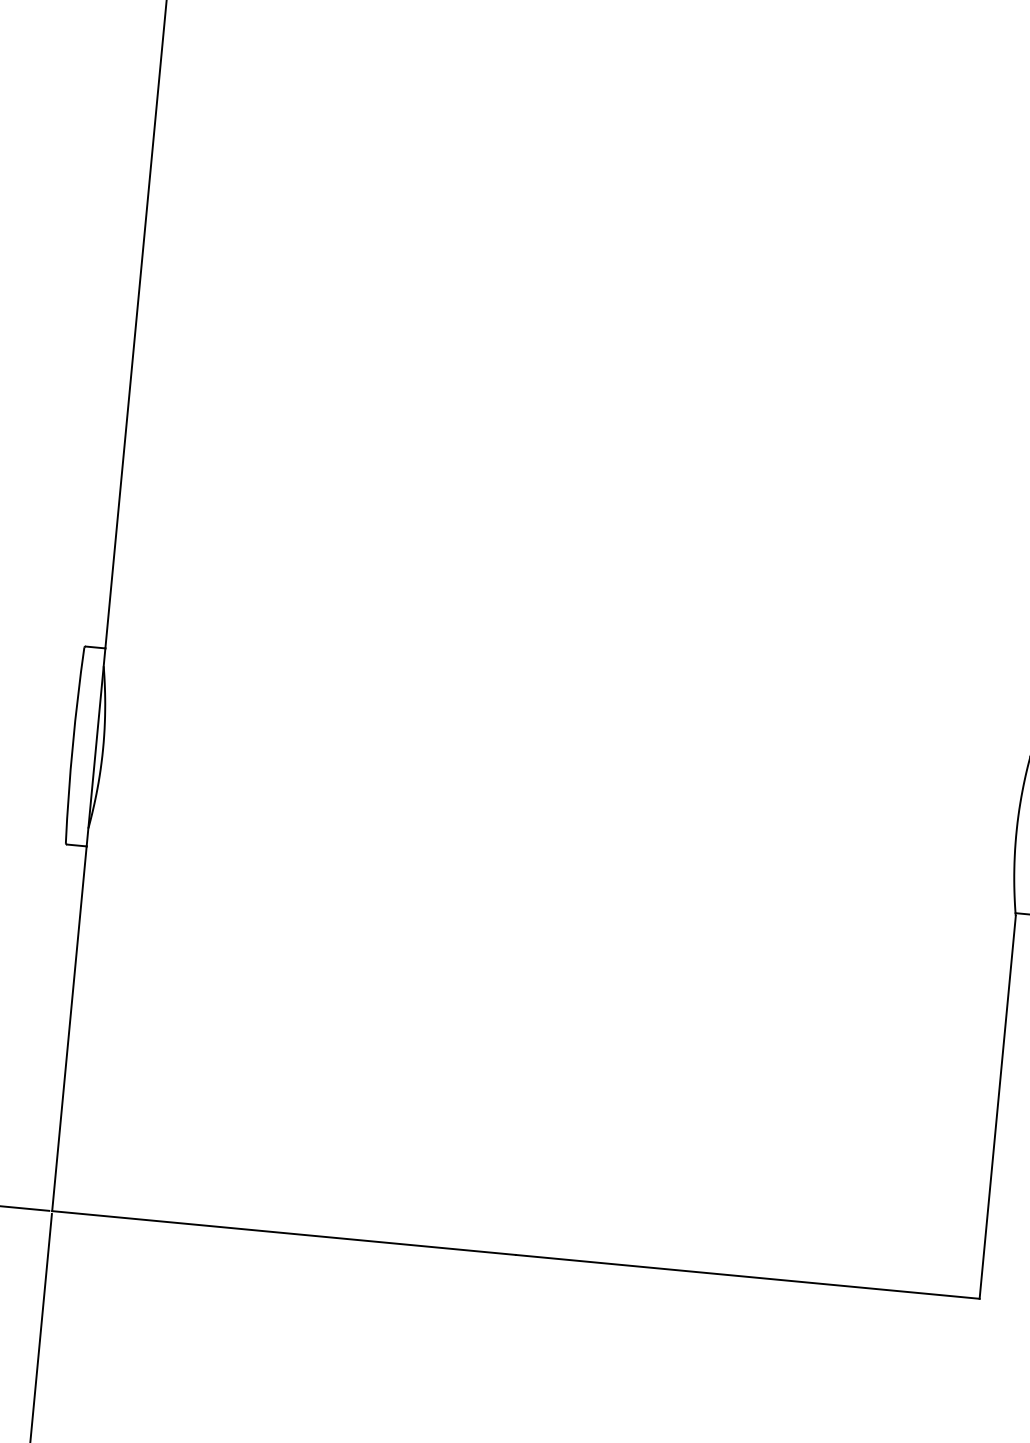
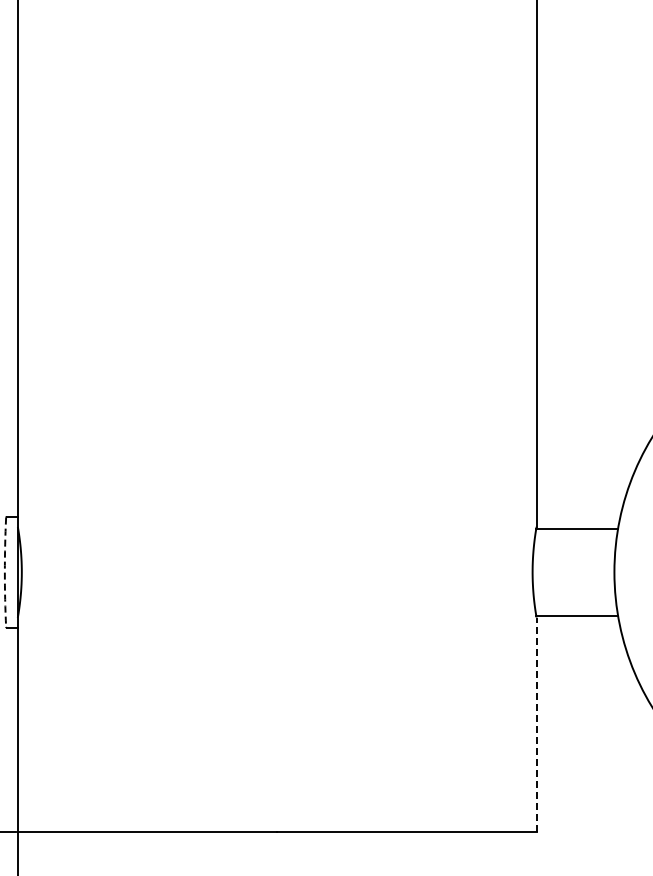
arc: (72, 745) -> (4, 572), solid -> dashed
line: (997, 1107) -> (536, 724), solid -> dashed

